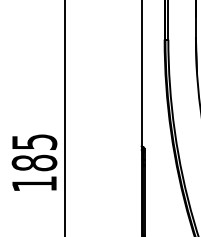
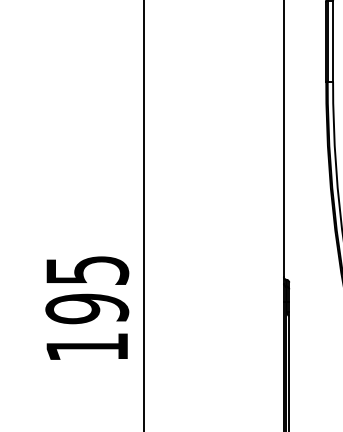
text: (34, 162) -> (87, 307), 185 -> 195

